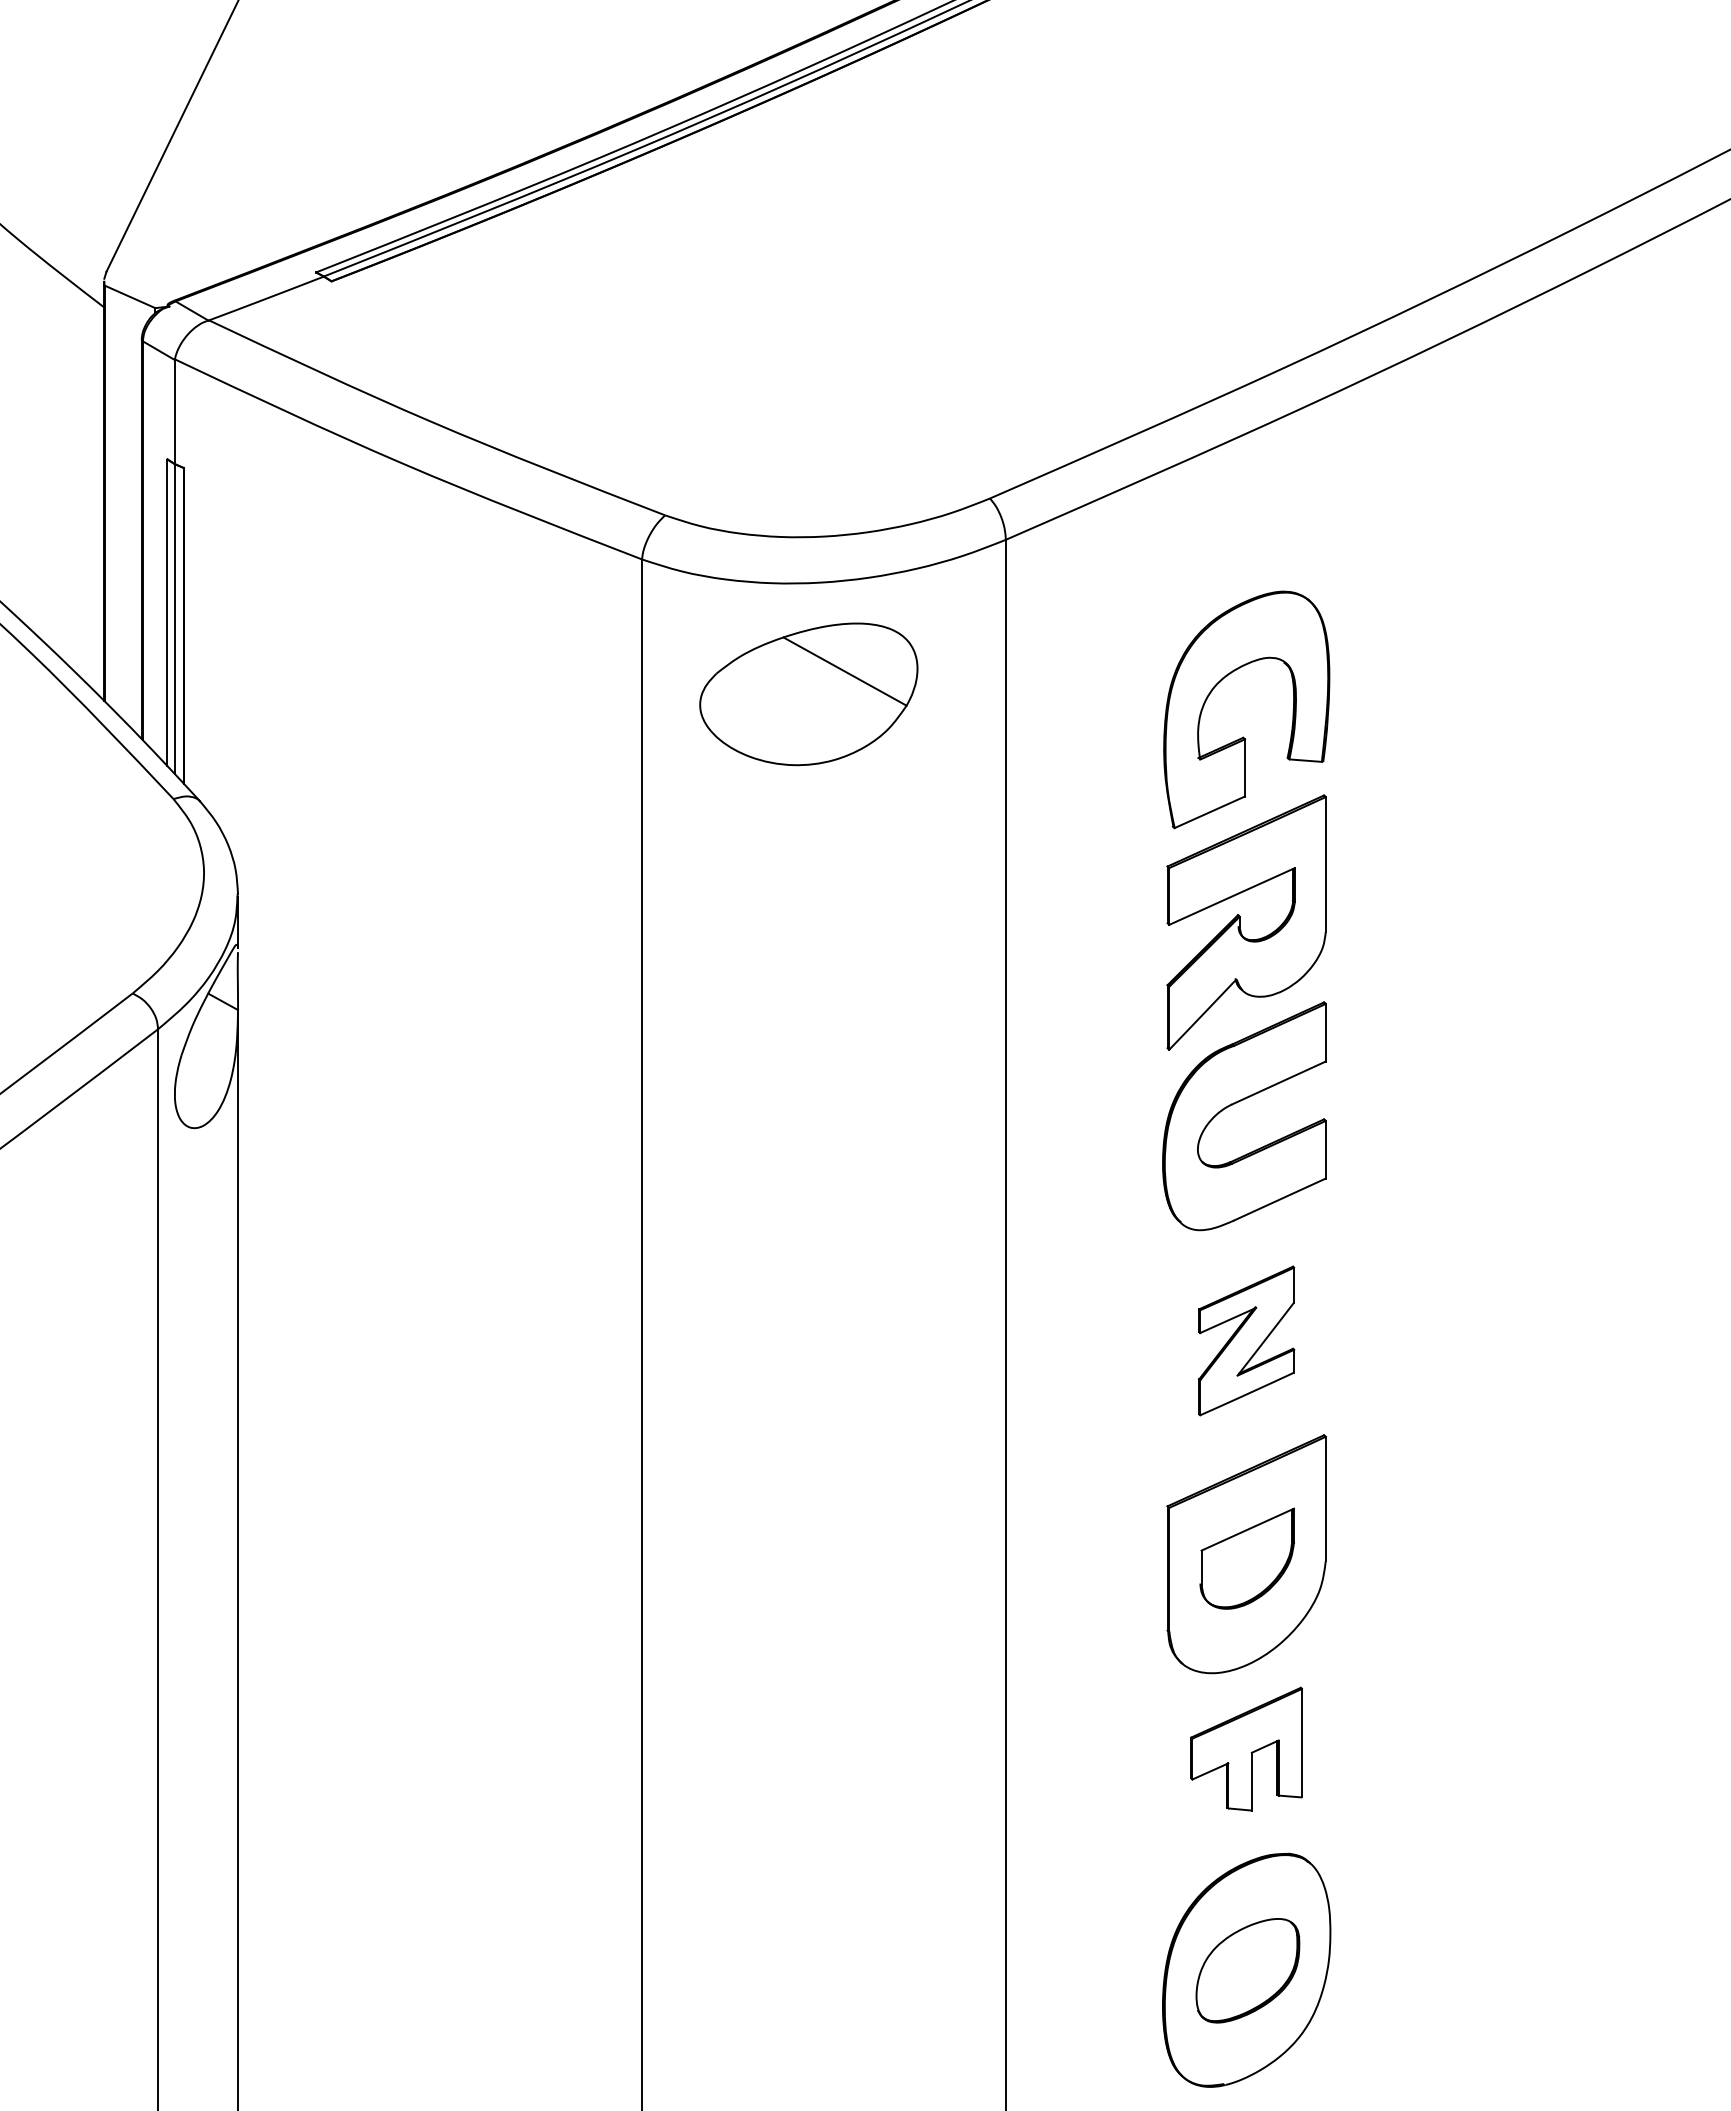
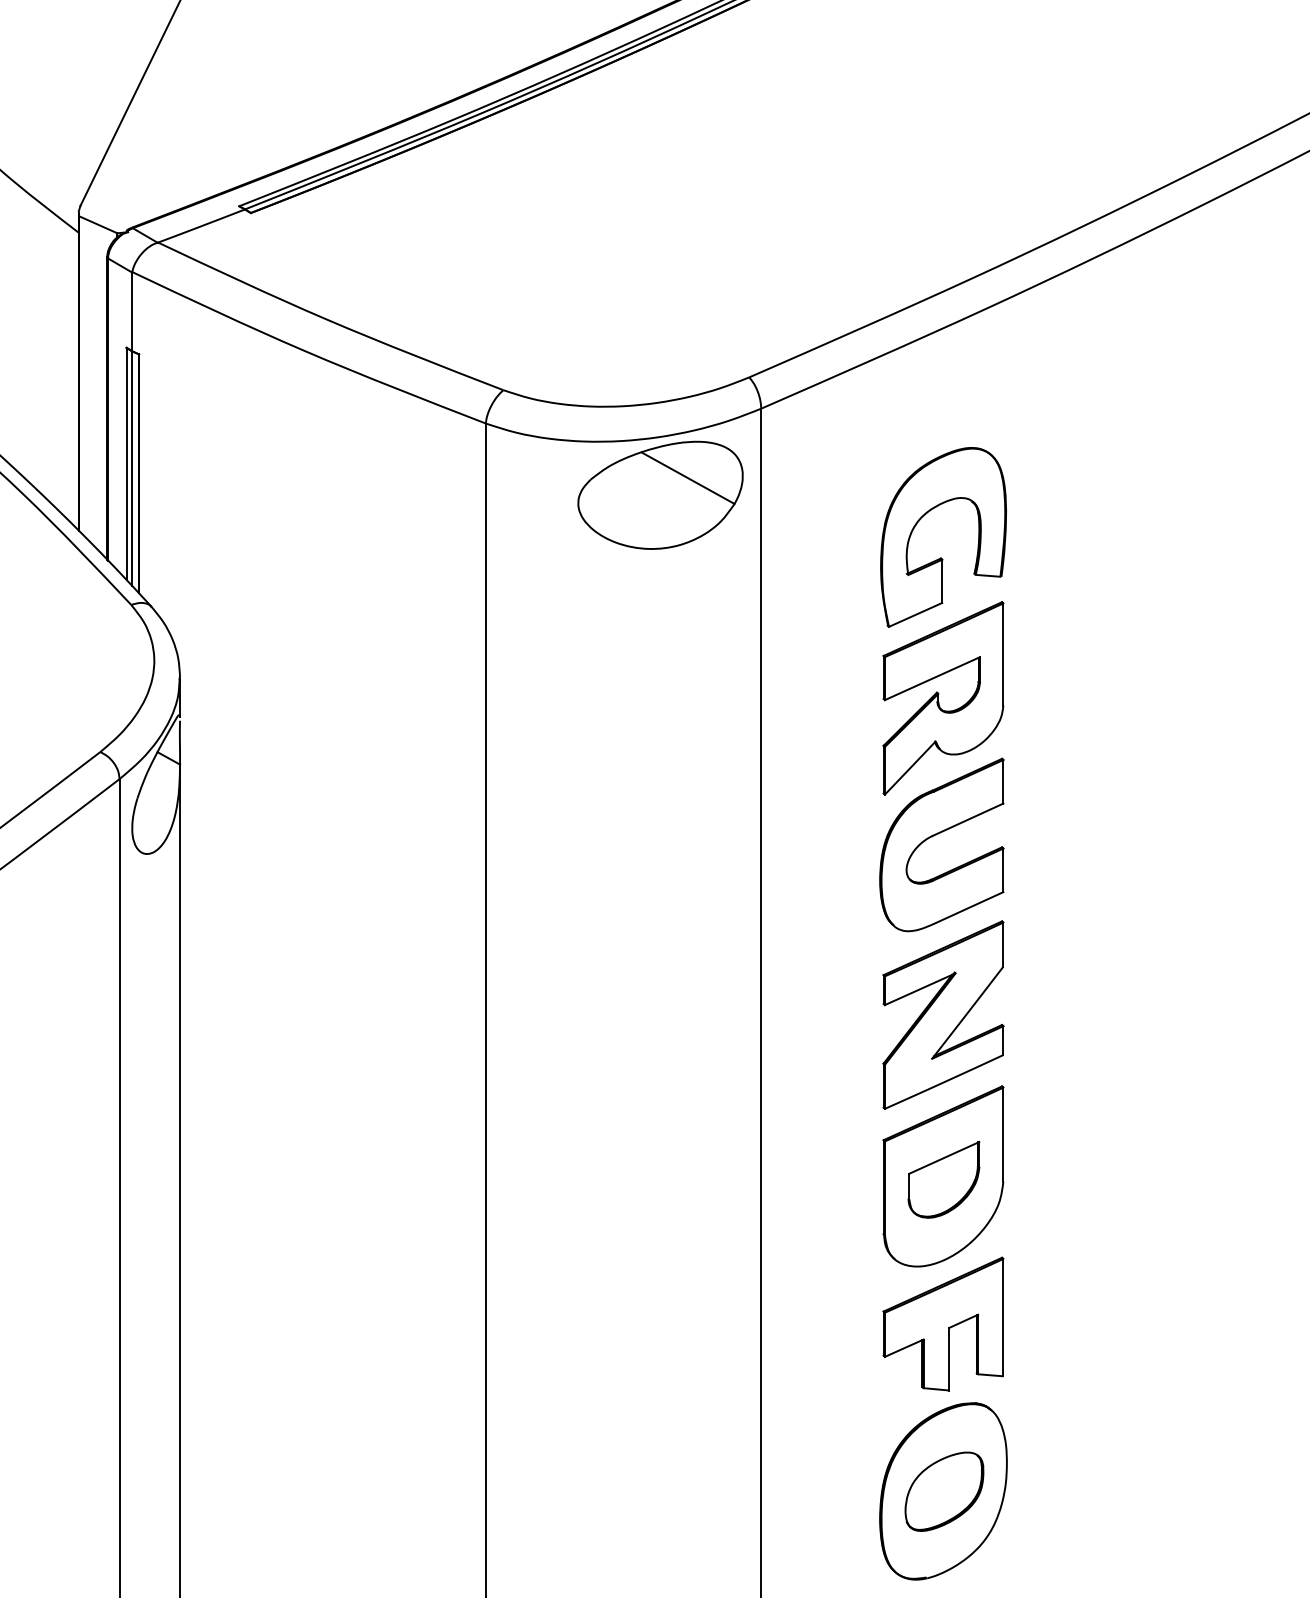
part: (808, 694) -> (660, 495), moved
part: (1246, 1340) -> (943, 1014), size x1.67
part: (1246, 1748) -> (943, 1323), size x1.43

